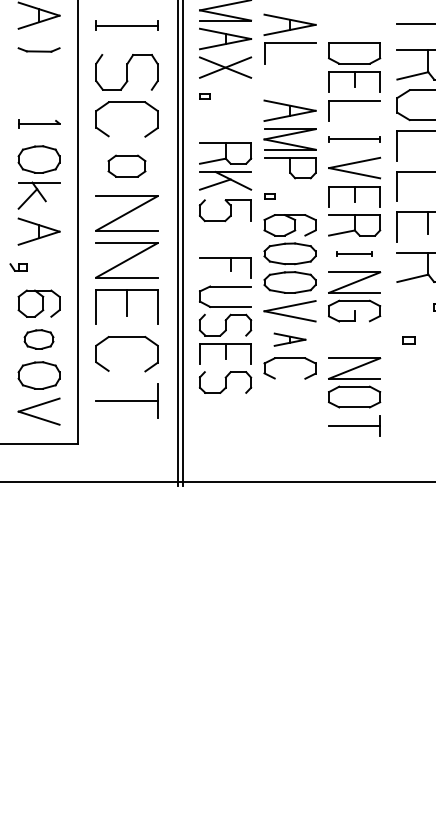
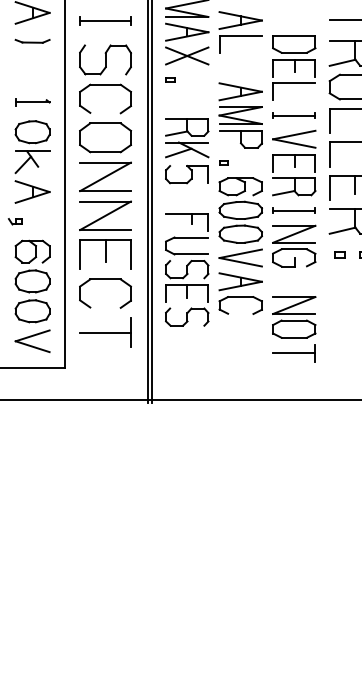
part: (126, 165) -> (105, 137), size x1.67
part: (354, 253) -> (294, 210), size x1.43
part: (38, 339) -> (32, 281), size x1.43
part: (289, 339) -> (240, 281), size x1.67
part: (408, 340) -> (339, 254), moved

